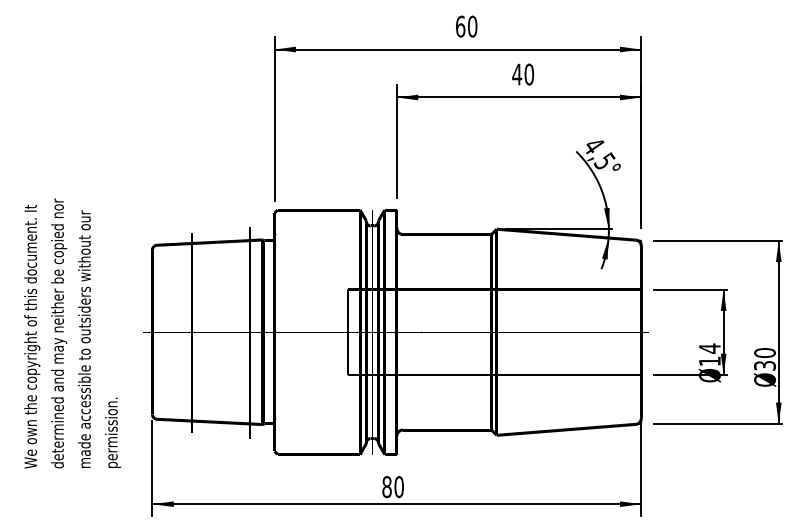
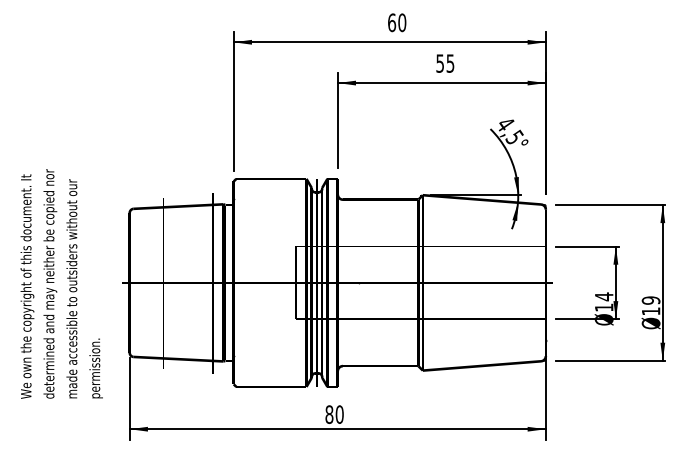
text: (523, 74) -> (445, 63), 40 -> 55
text: (764, 358) -> (650, 305), 30 -> 19

